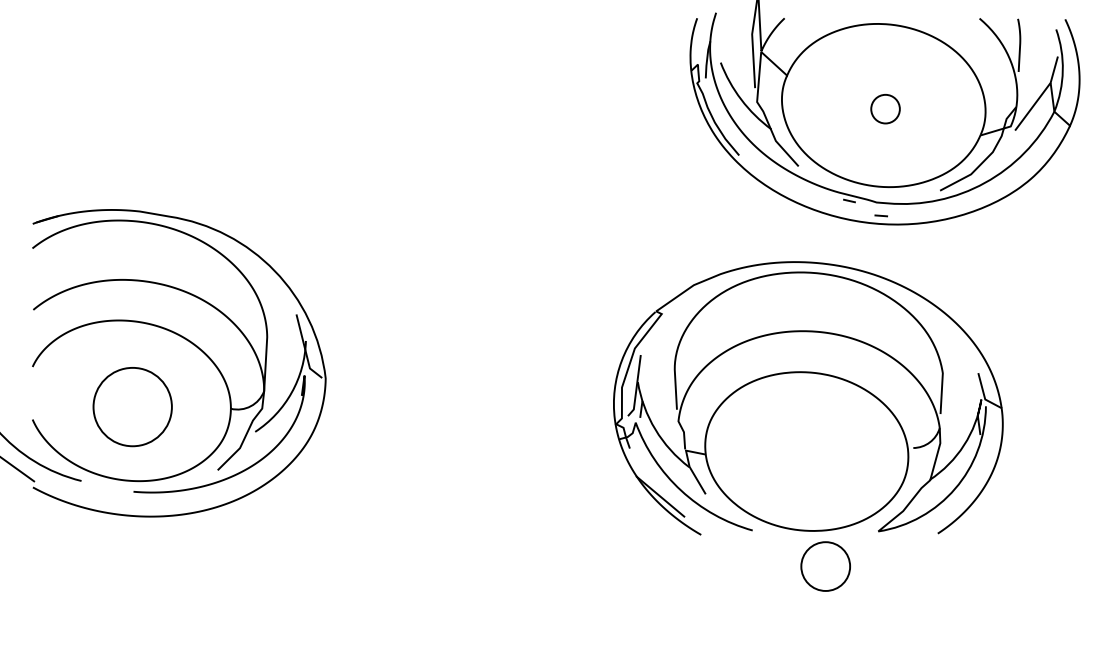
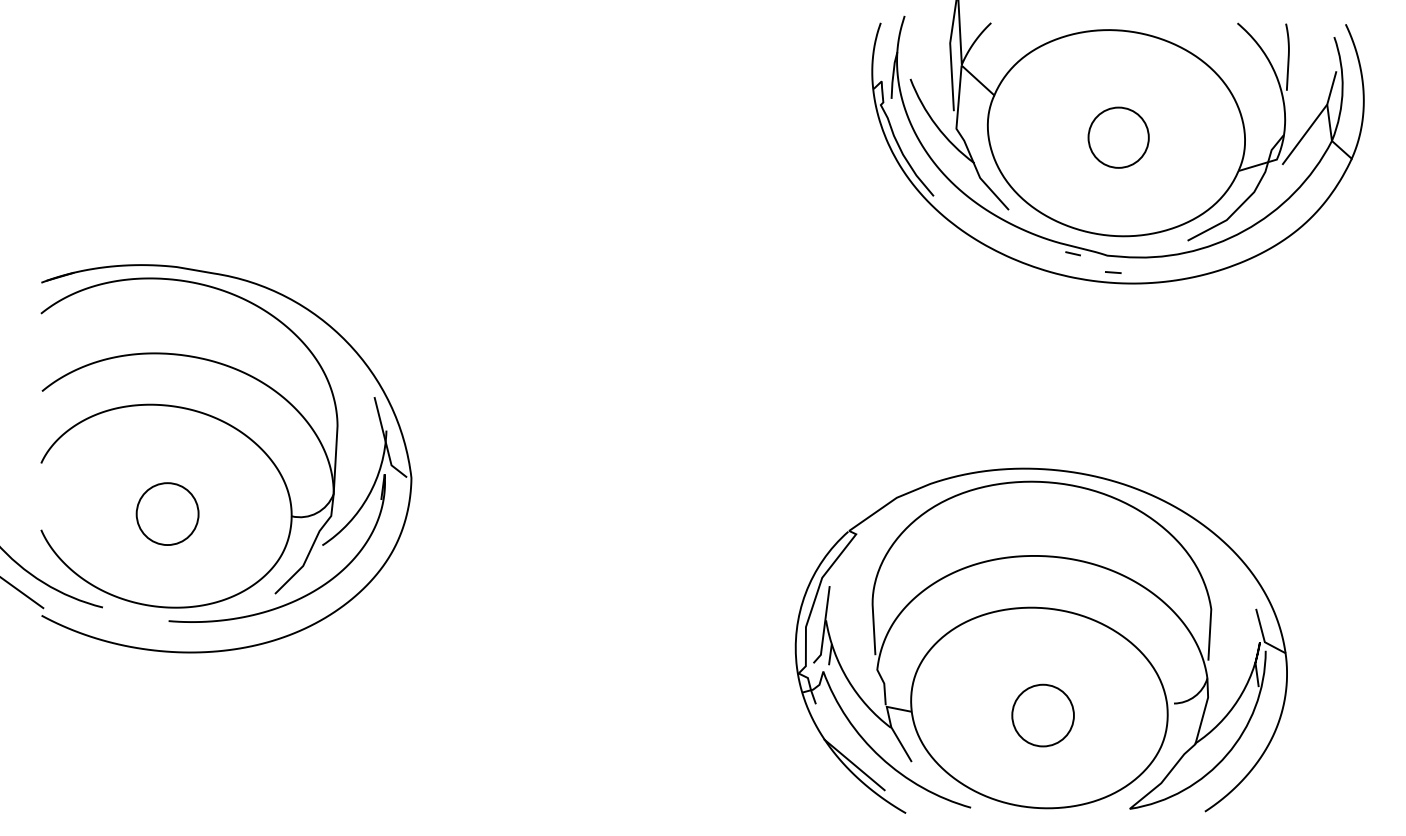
circle: (885, 109) -> (1118, 138), size x1.67
part: (808, 398) -> (1041, 640), moved
circle: (132, 406) -> (167, 513), size x0.62

